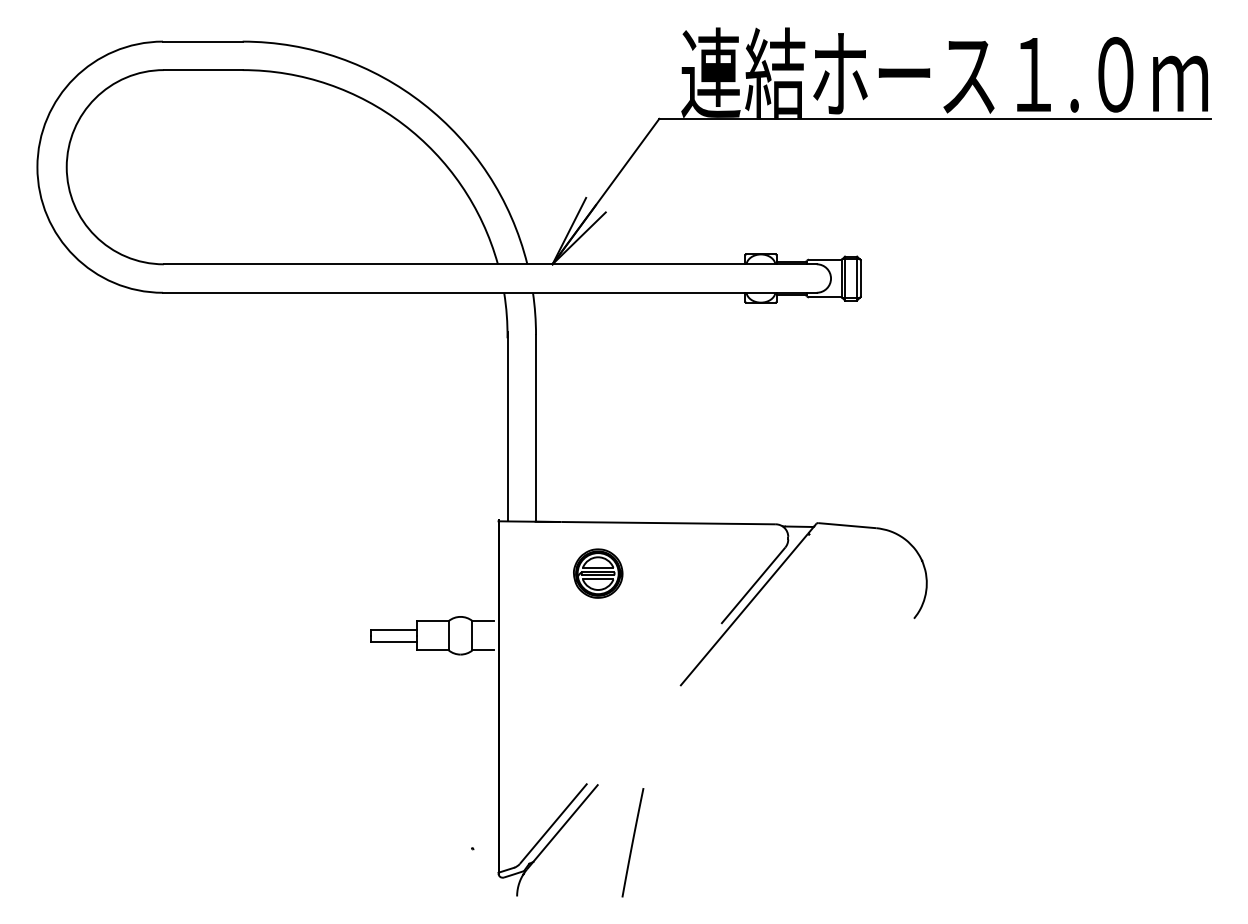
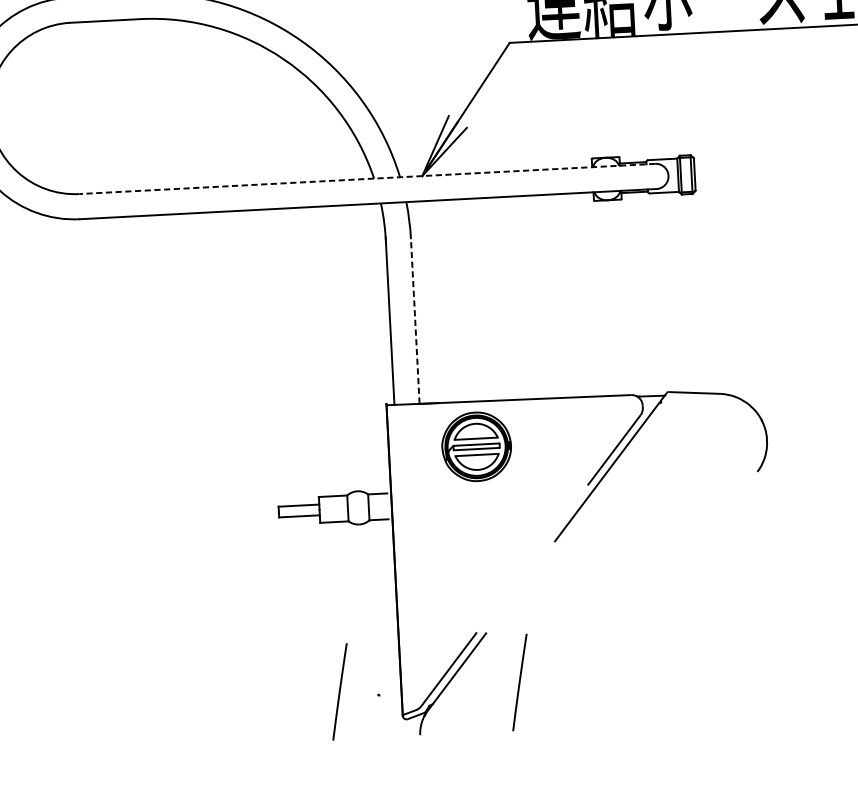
line: (489, 264) -> (366, 179), solid -> dashed
line: (536, 427) -> (415, 320), solid -> dashed
part: (598, 573) -> (477, 446), size x1.6
line: (428, 842) -> (339, 691), added

